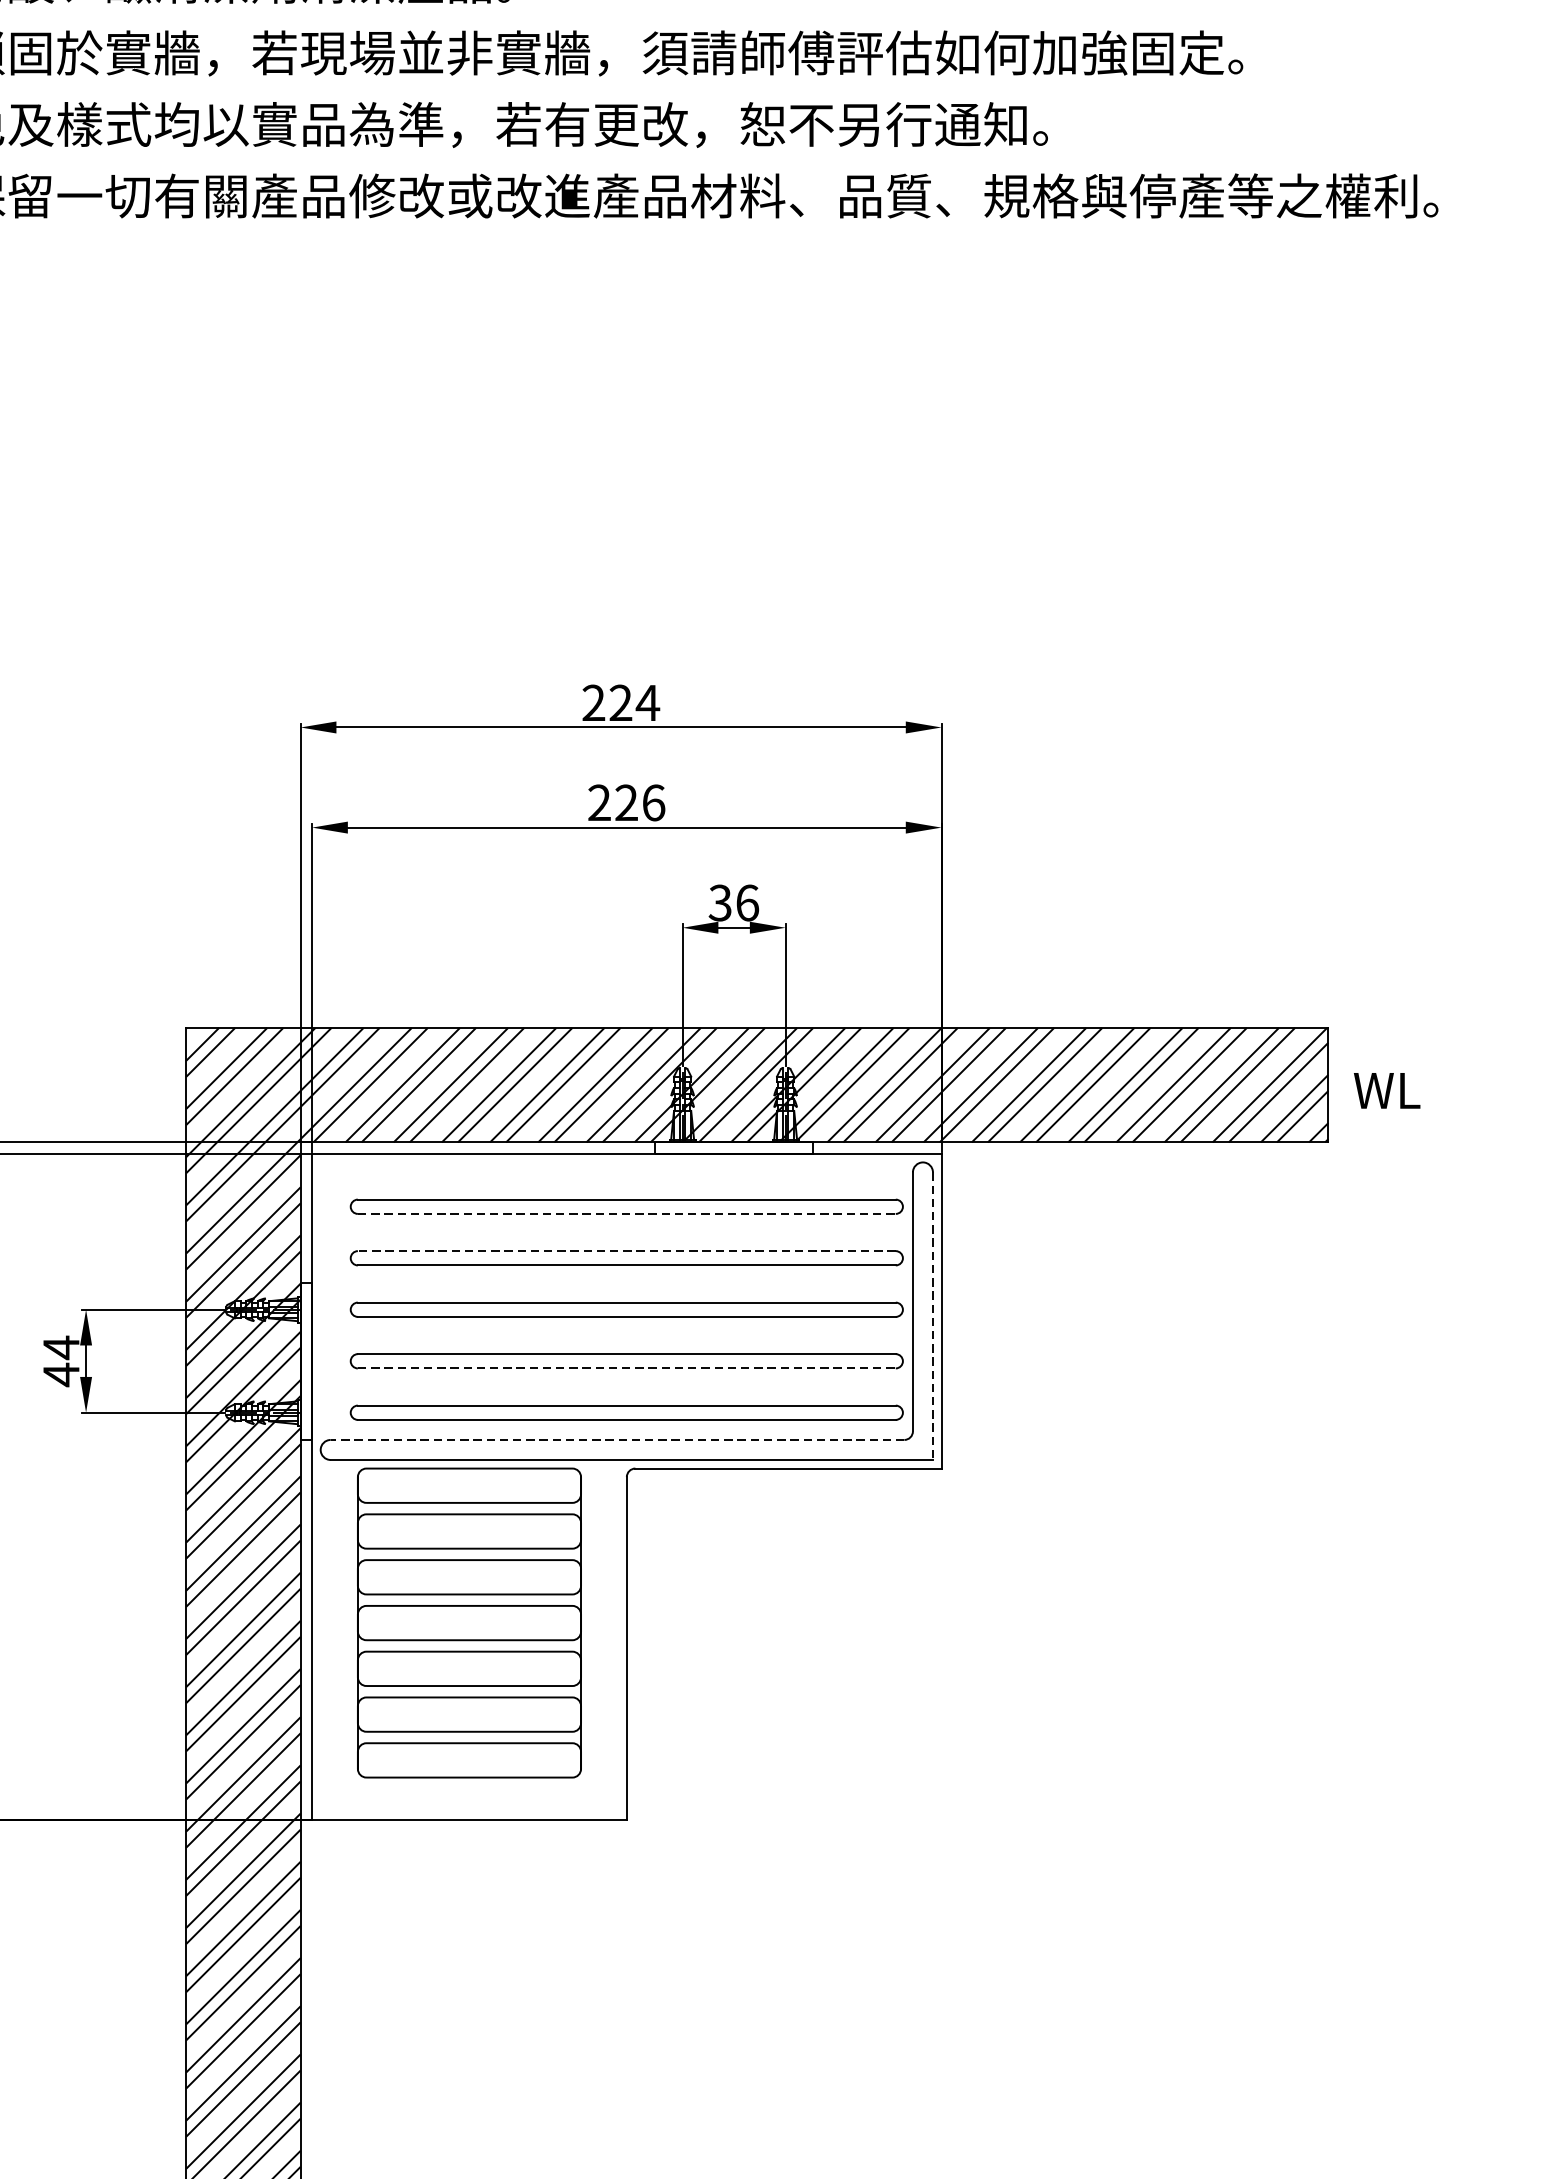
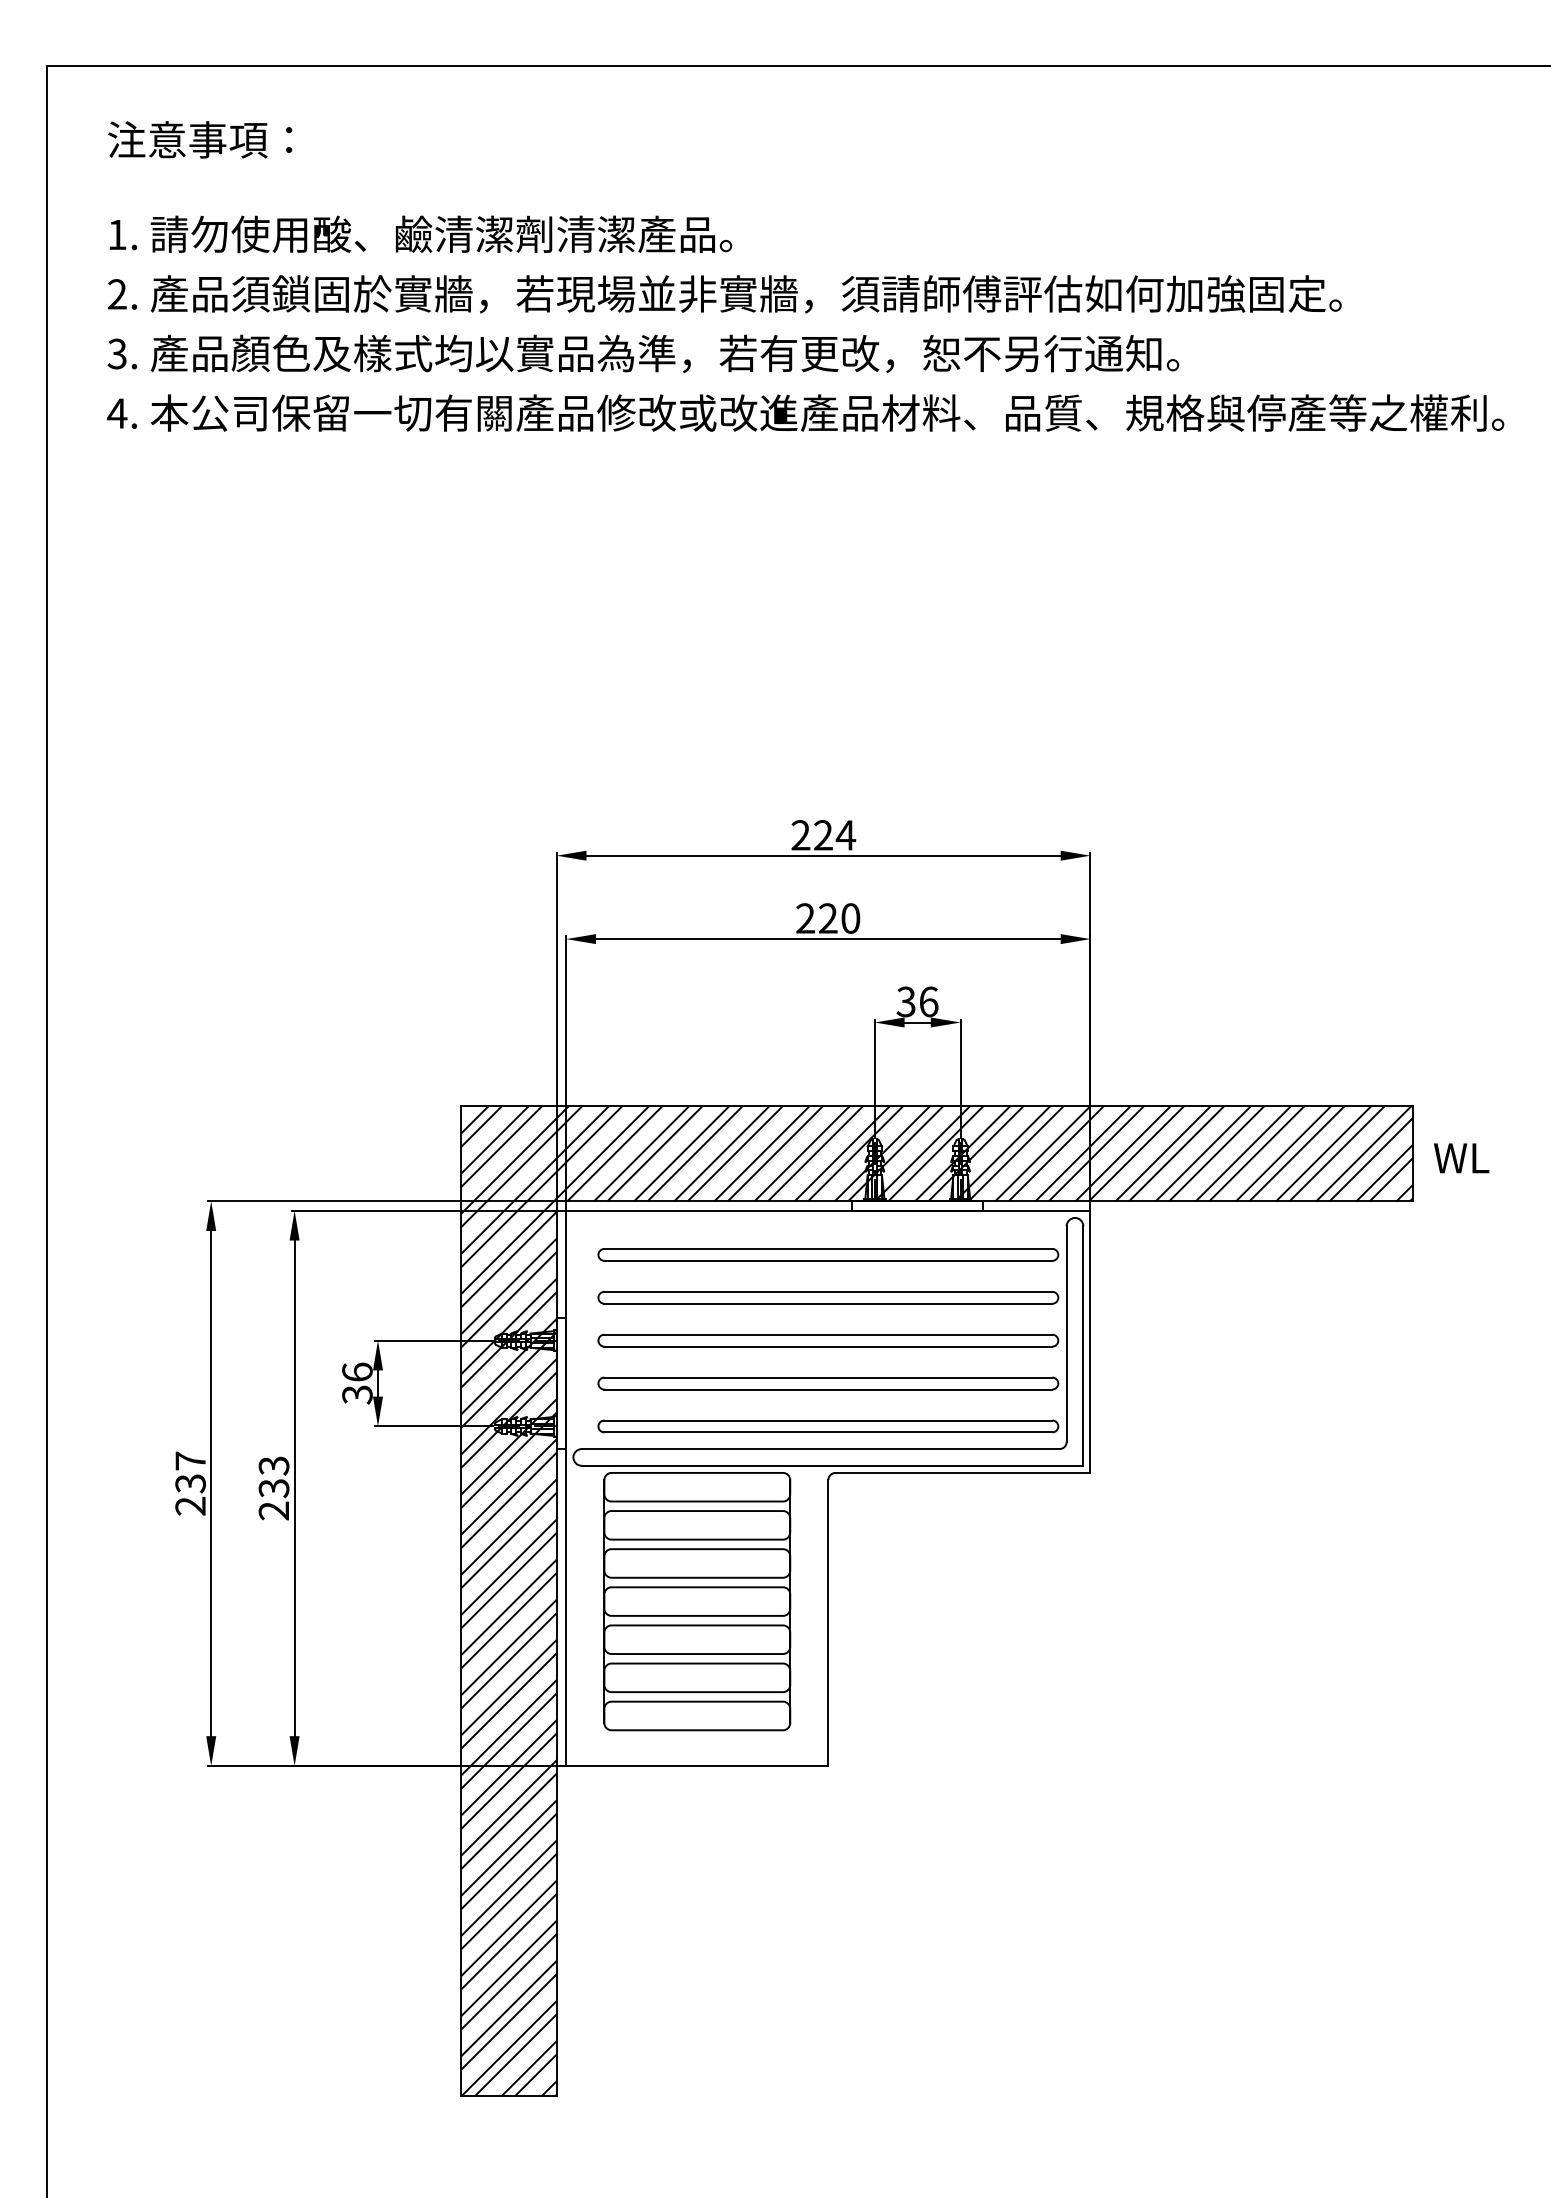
text: (653, 802) -> (850, 918), 226 -> 220
line: (626, 1213) -> (828, 1260), dashed -> solid
line: (626, 1250) -> (828, 1291), dashed -> solid
line: (933, 1316) -> (1083, 1346), dashed -> solid
text: (61, 1361) -> (357, 1383), 44 -> 36
line: (626, 1368) -> (828, 1389), dashed -> solid
line: (617, 1440) -> (820, 1449), dashed -> solid

